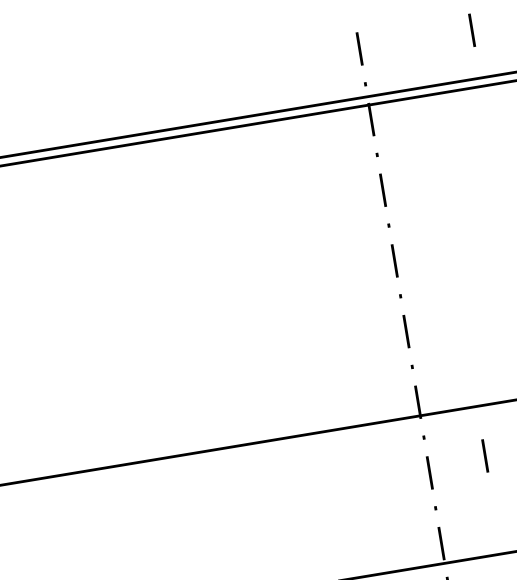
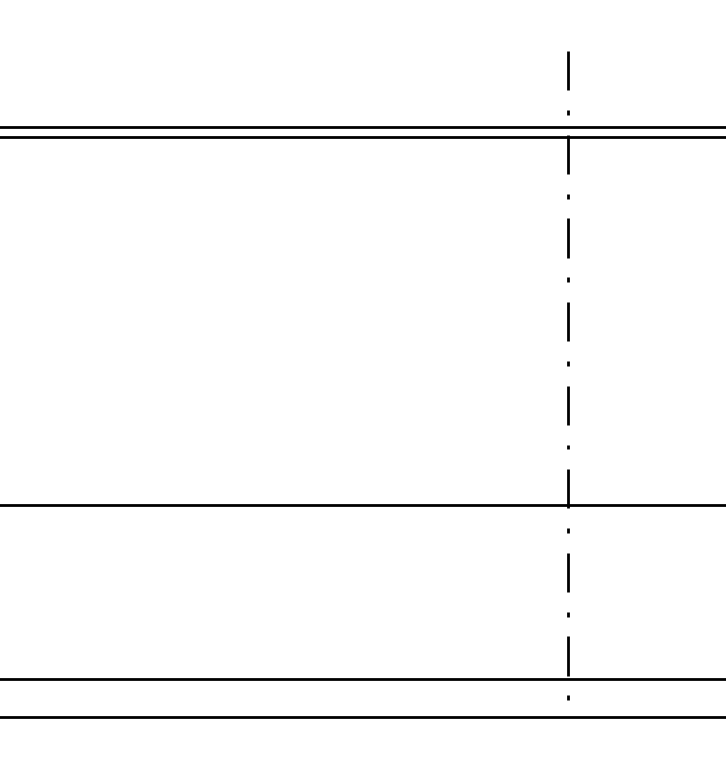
line: (472, 30) -> (701, 70), removed
line: (485, 455) -> (635, 563), removed

